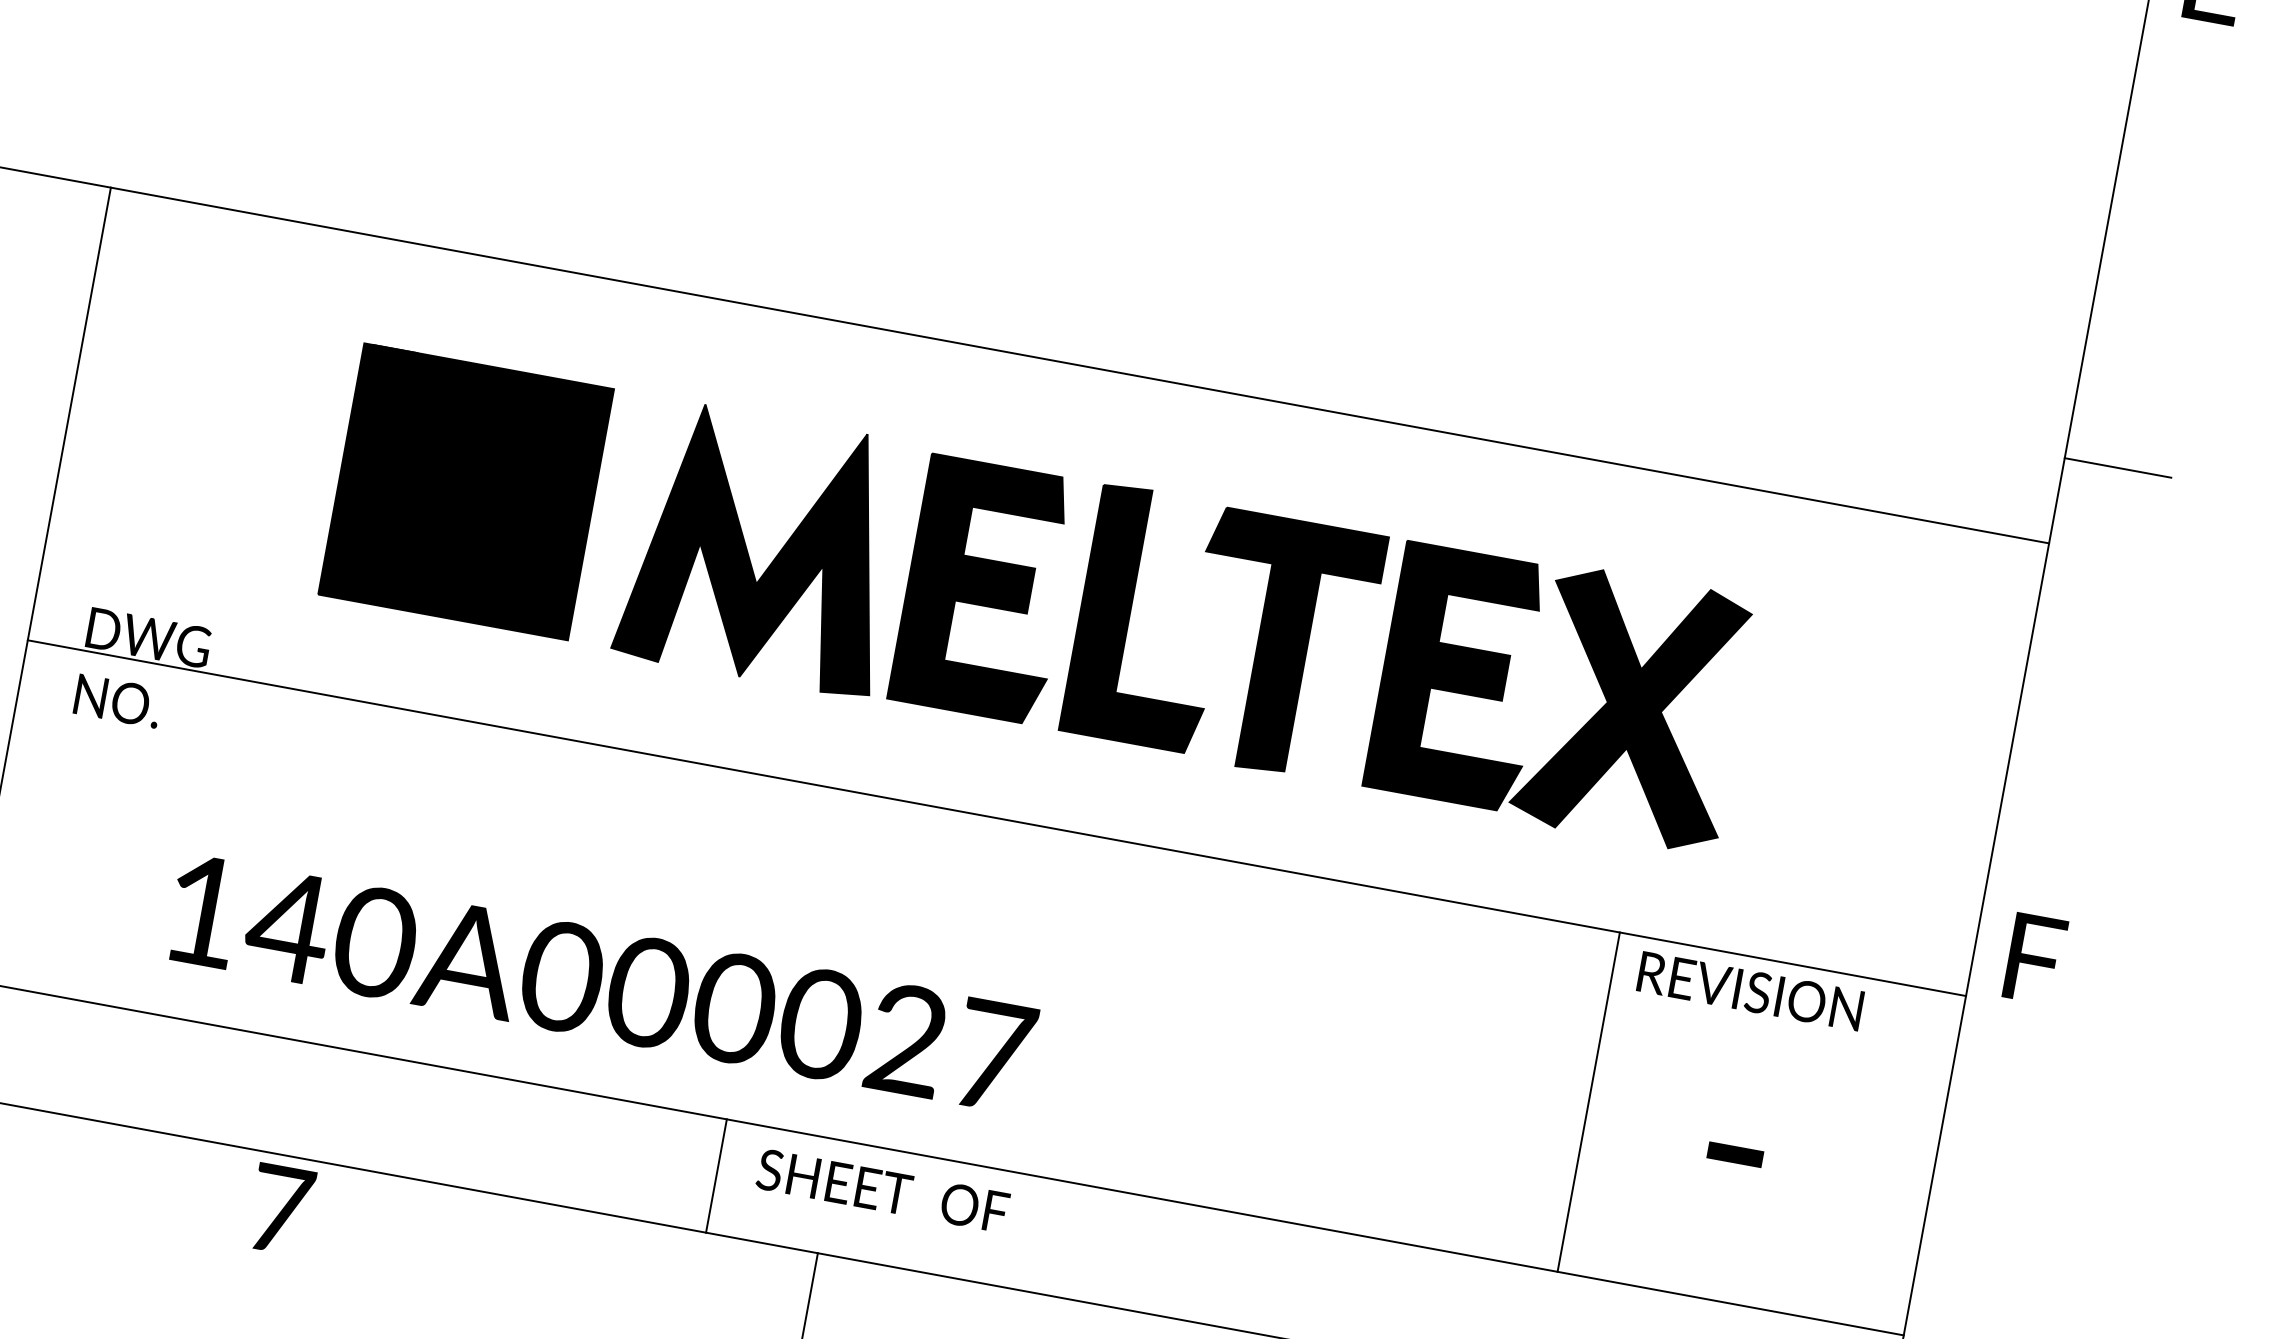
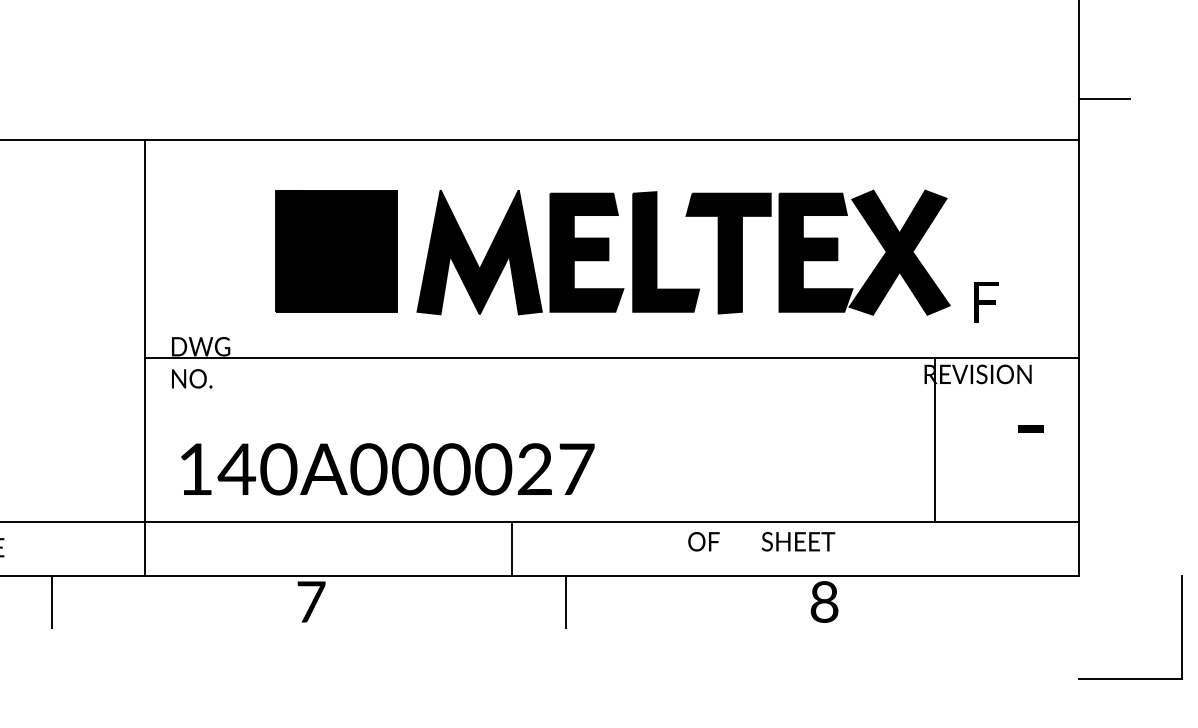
text: (2035, 960) -> (986, 302), moved
text: (600, 984) -> (387, 469), moved
line: (1589, 1101) -> (935, 439), moved
text: (1734, 1153) -> (1030, 428), moved
text: (834, 1181) -> (798, 541), moved
text: (973, 1207) -> (703, 541), moved

